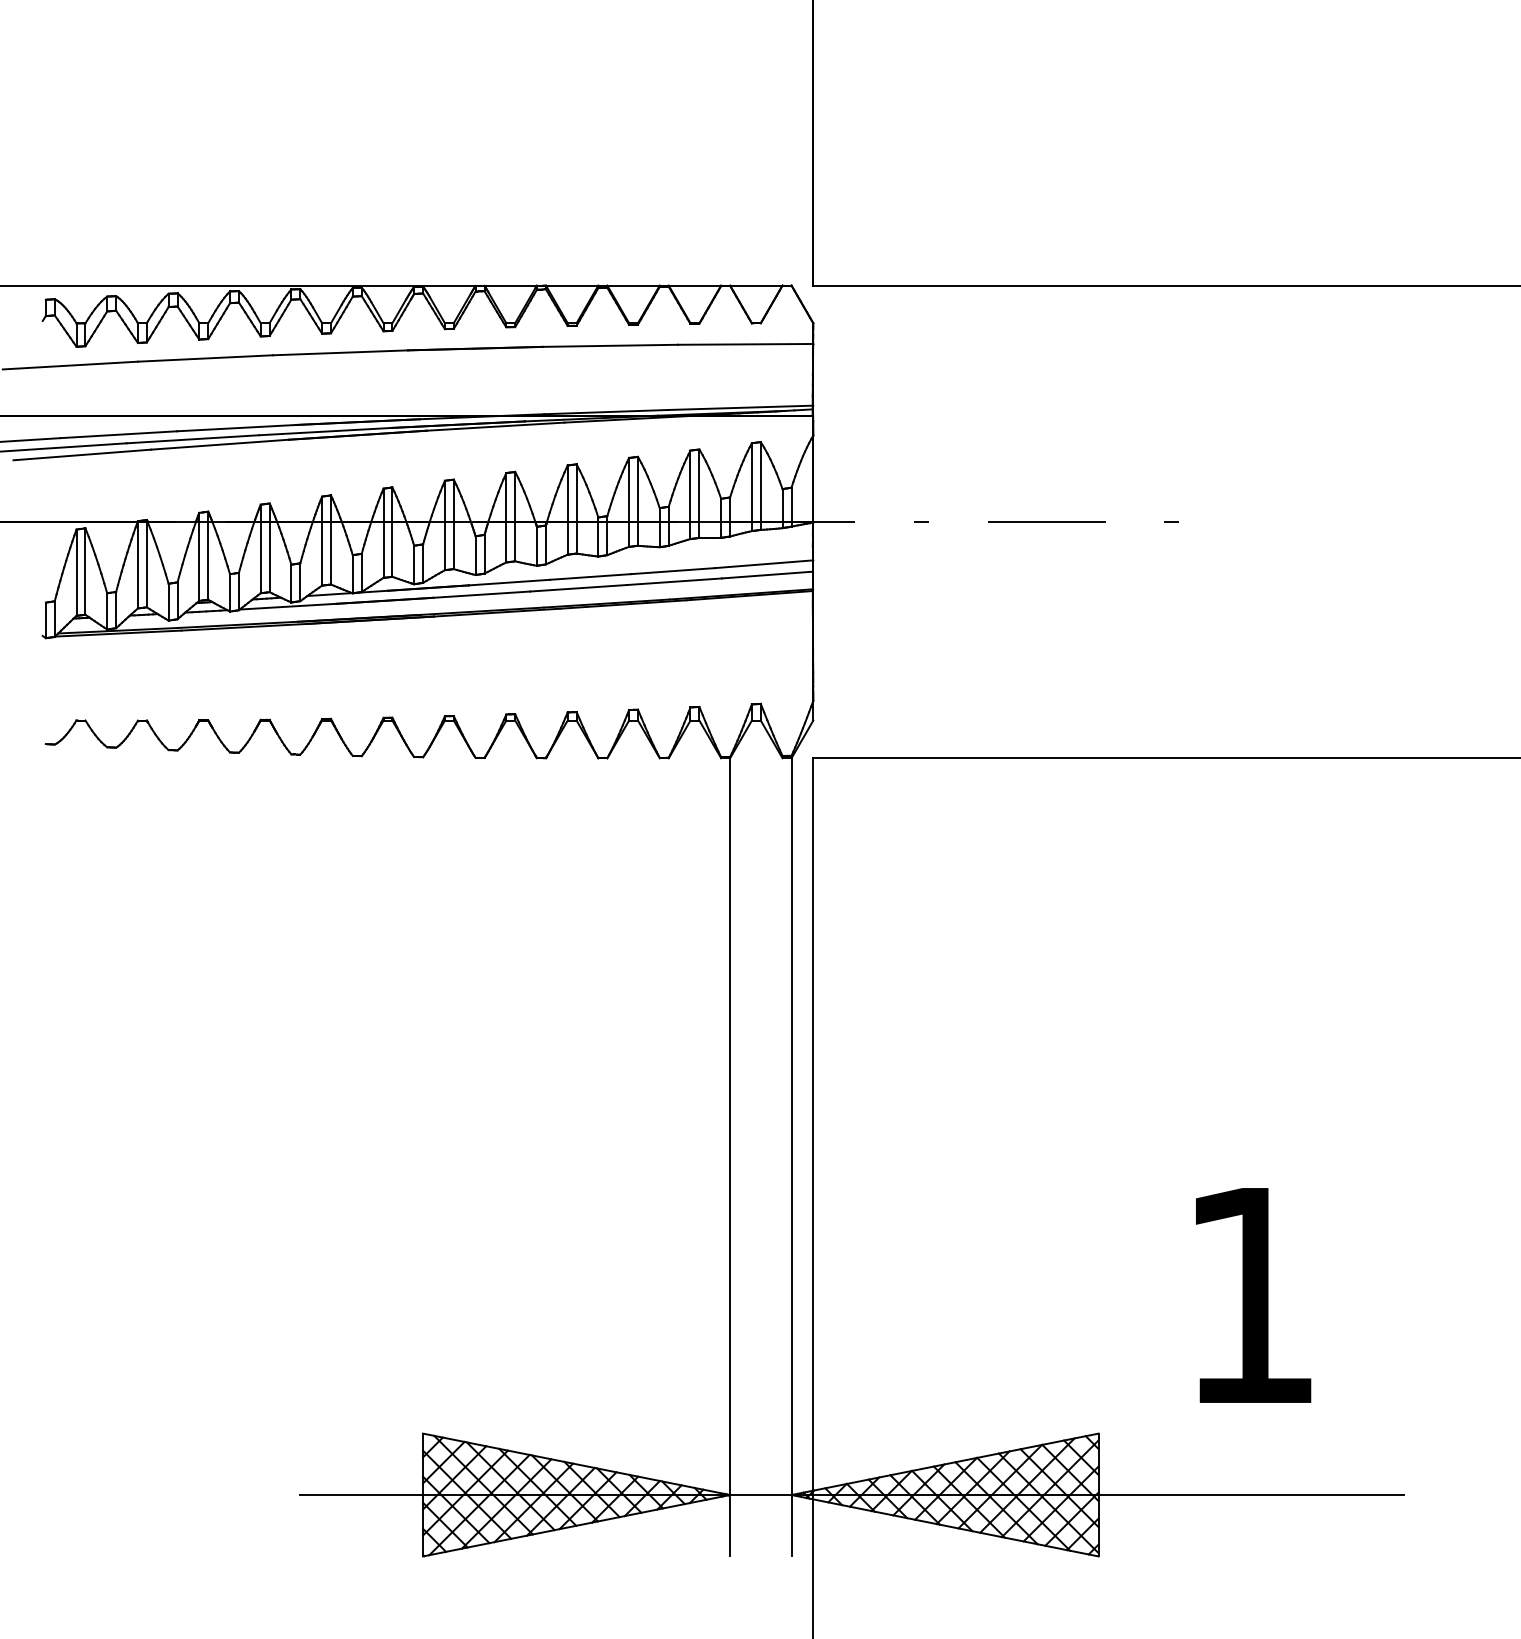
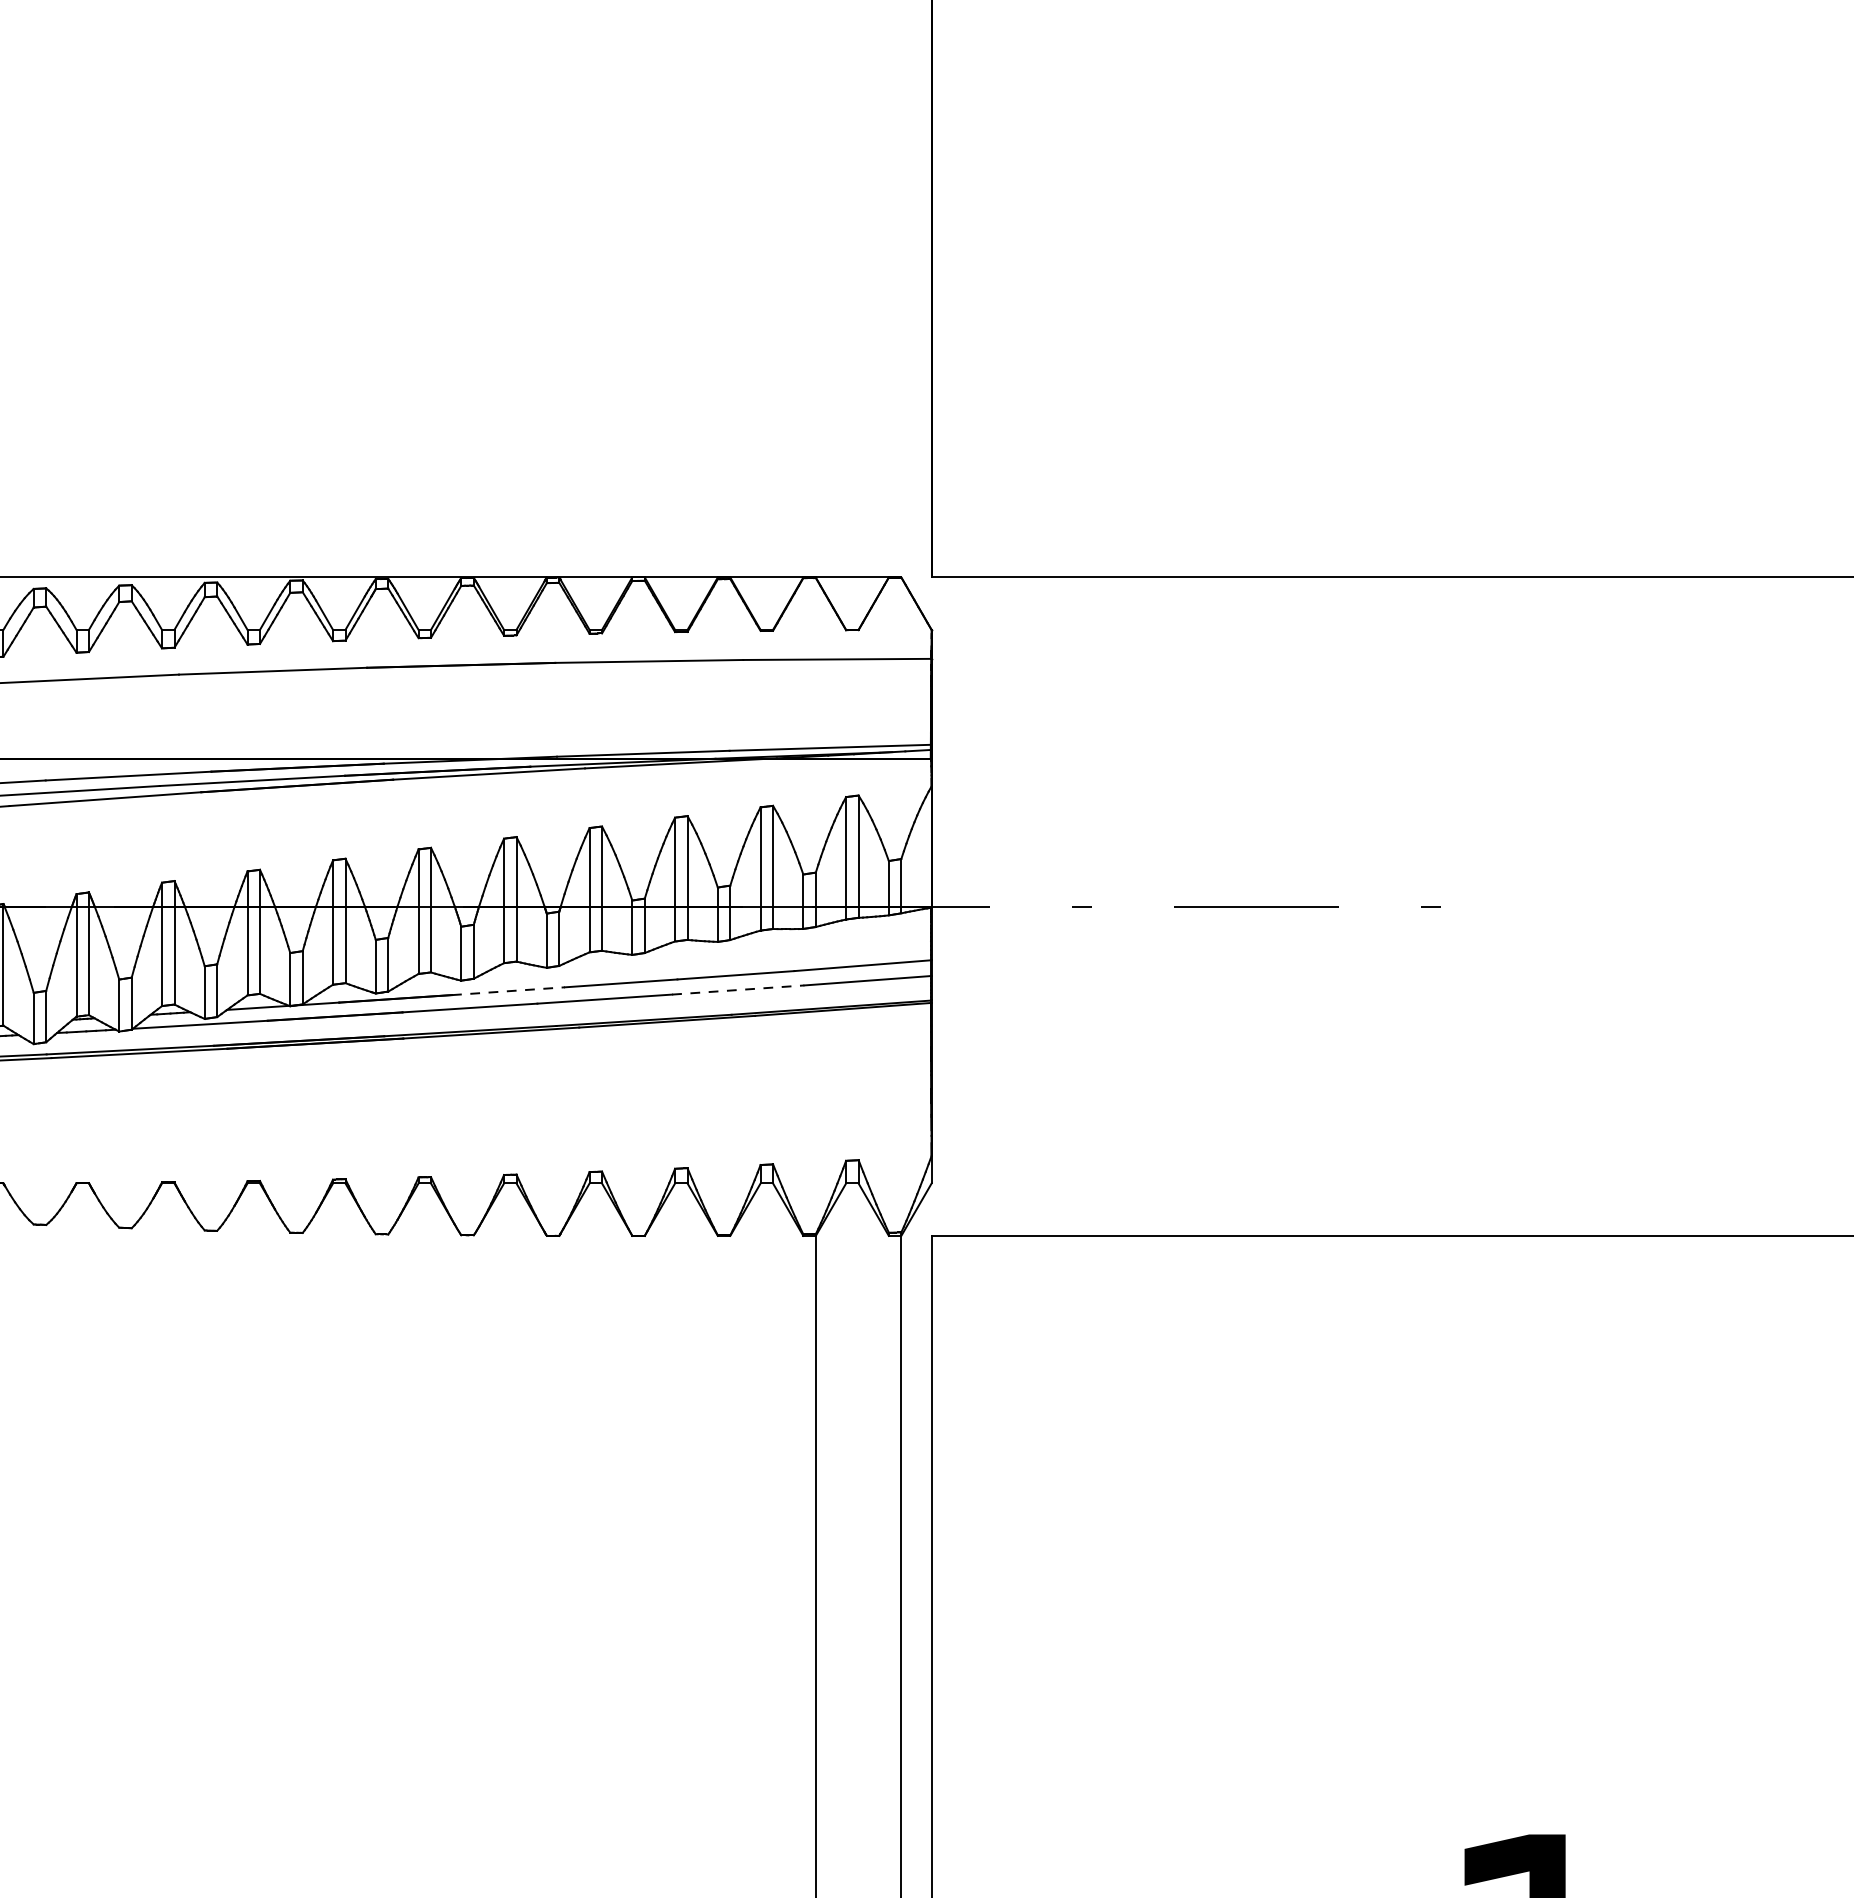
line: (674, 581) -> (738, 989), solid -> dashed
line: (509, 582) -> (508, 991), solid -> dashed

